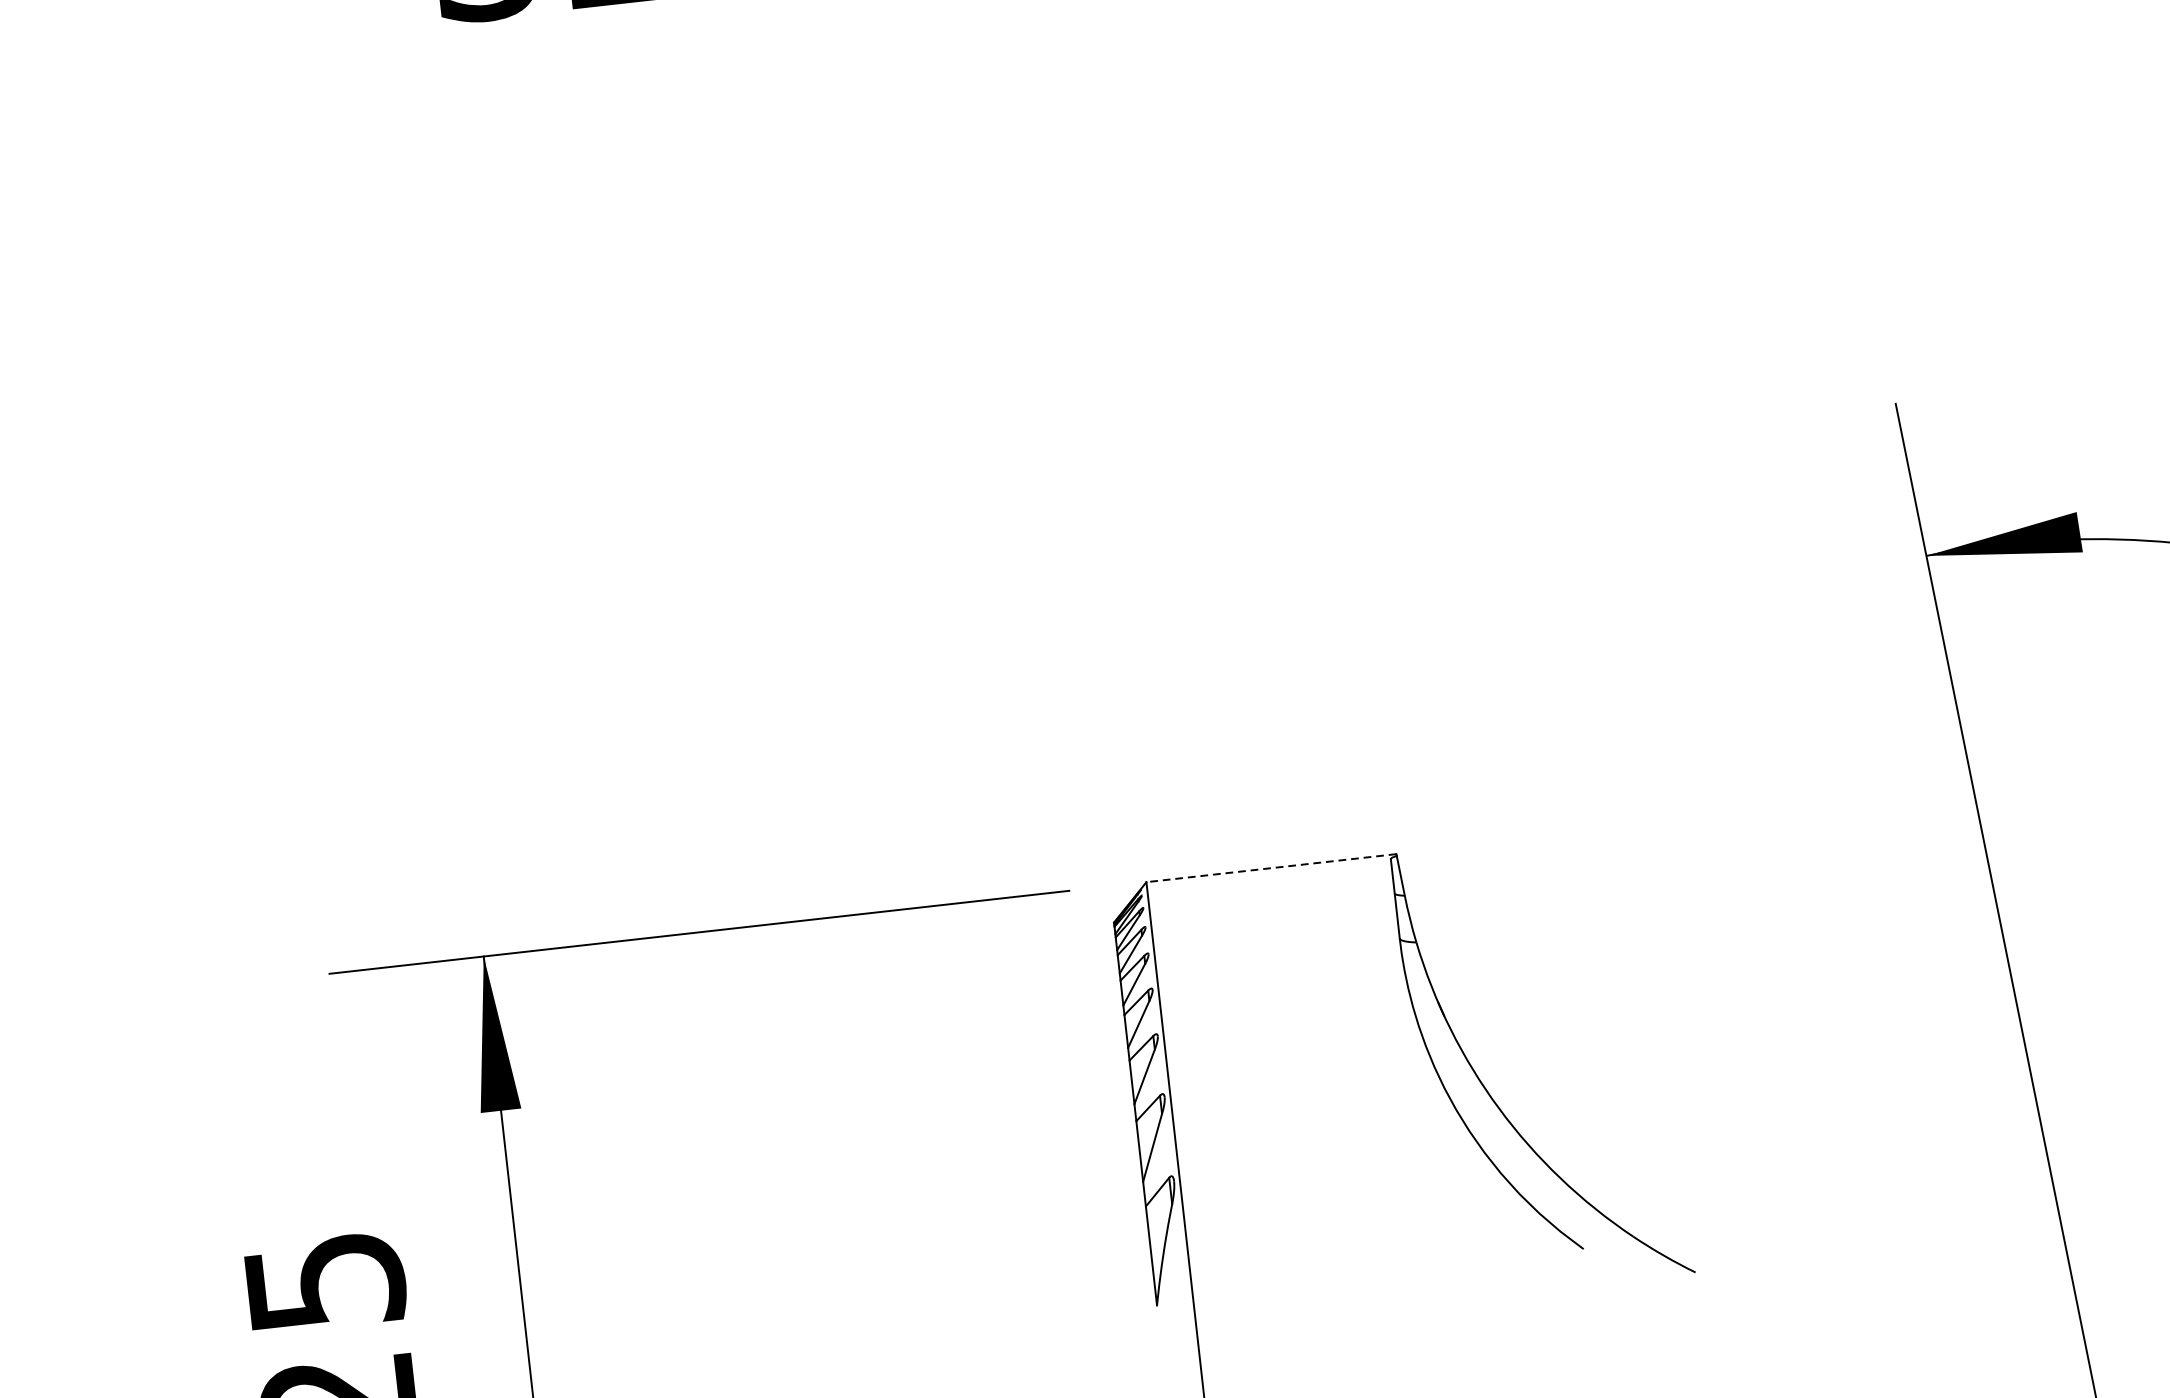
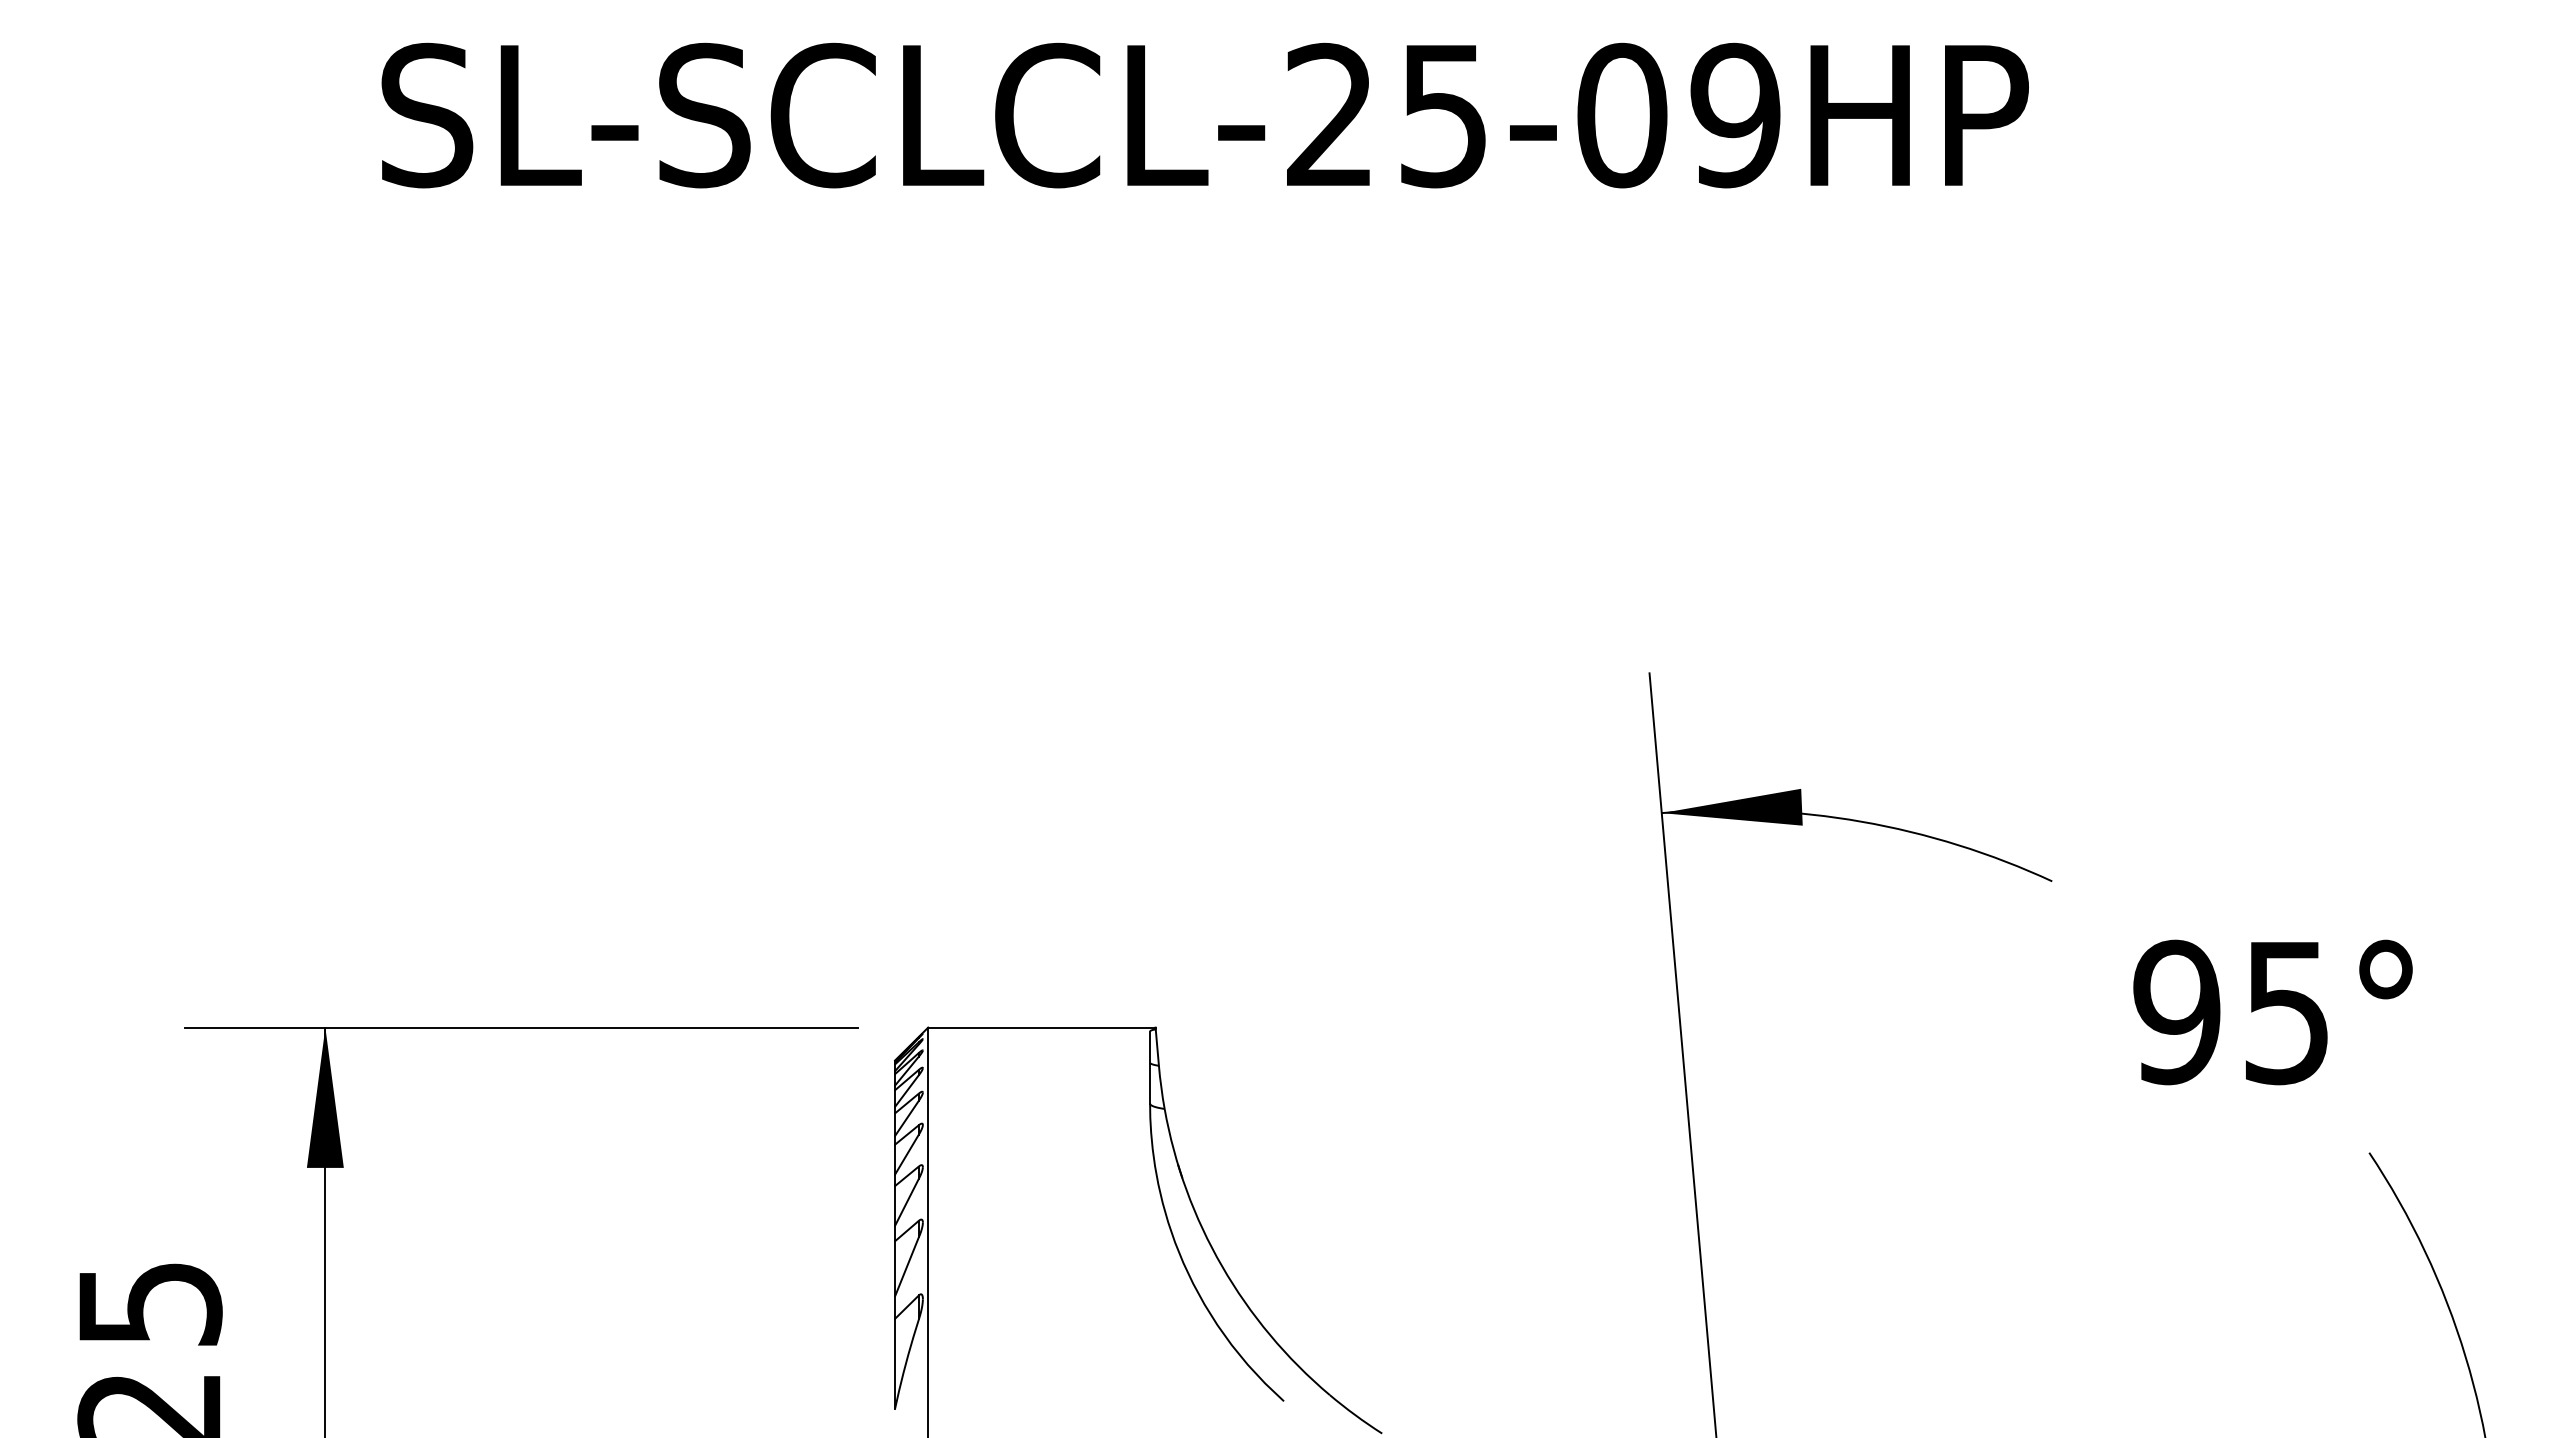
line: (1270, 868) -> (1041, 1027), dashed -> solid

